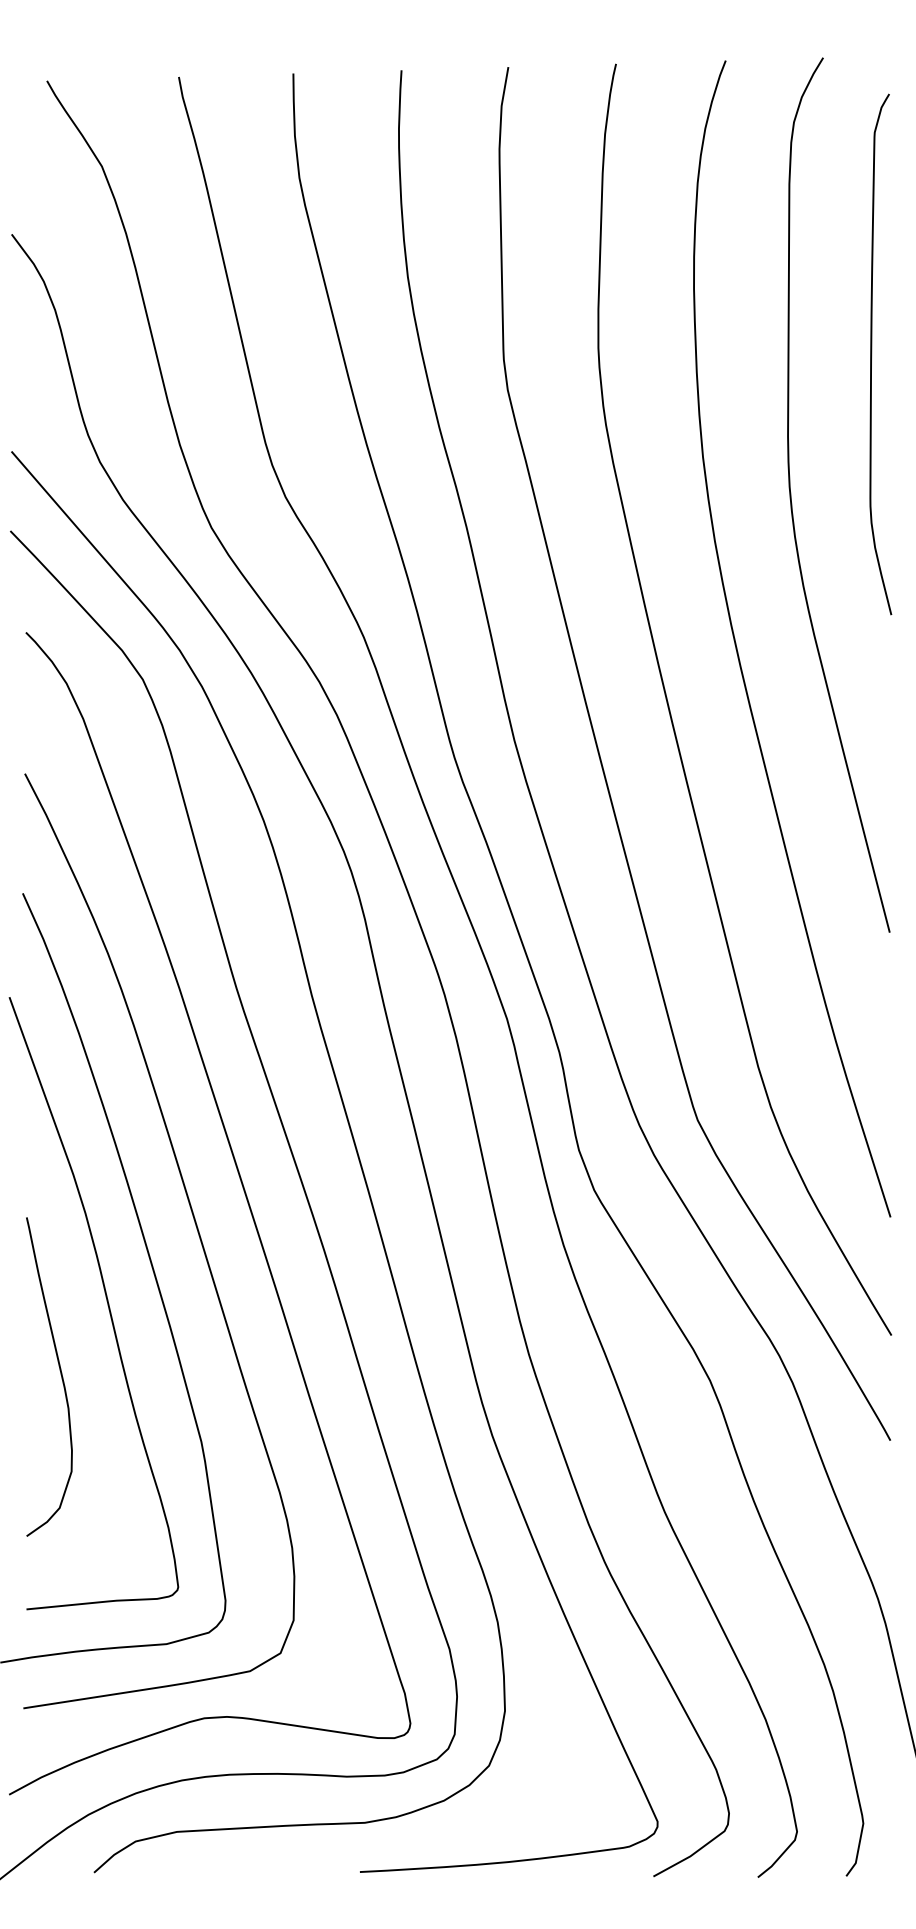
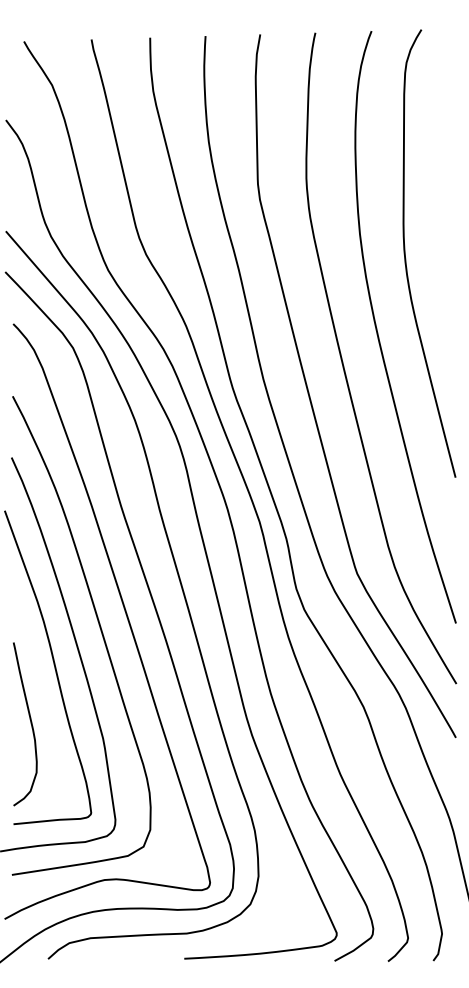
curve: (871, 354) -> (446, 181), removed
curve: (59, 1375) -> (30, 723), moved

